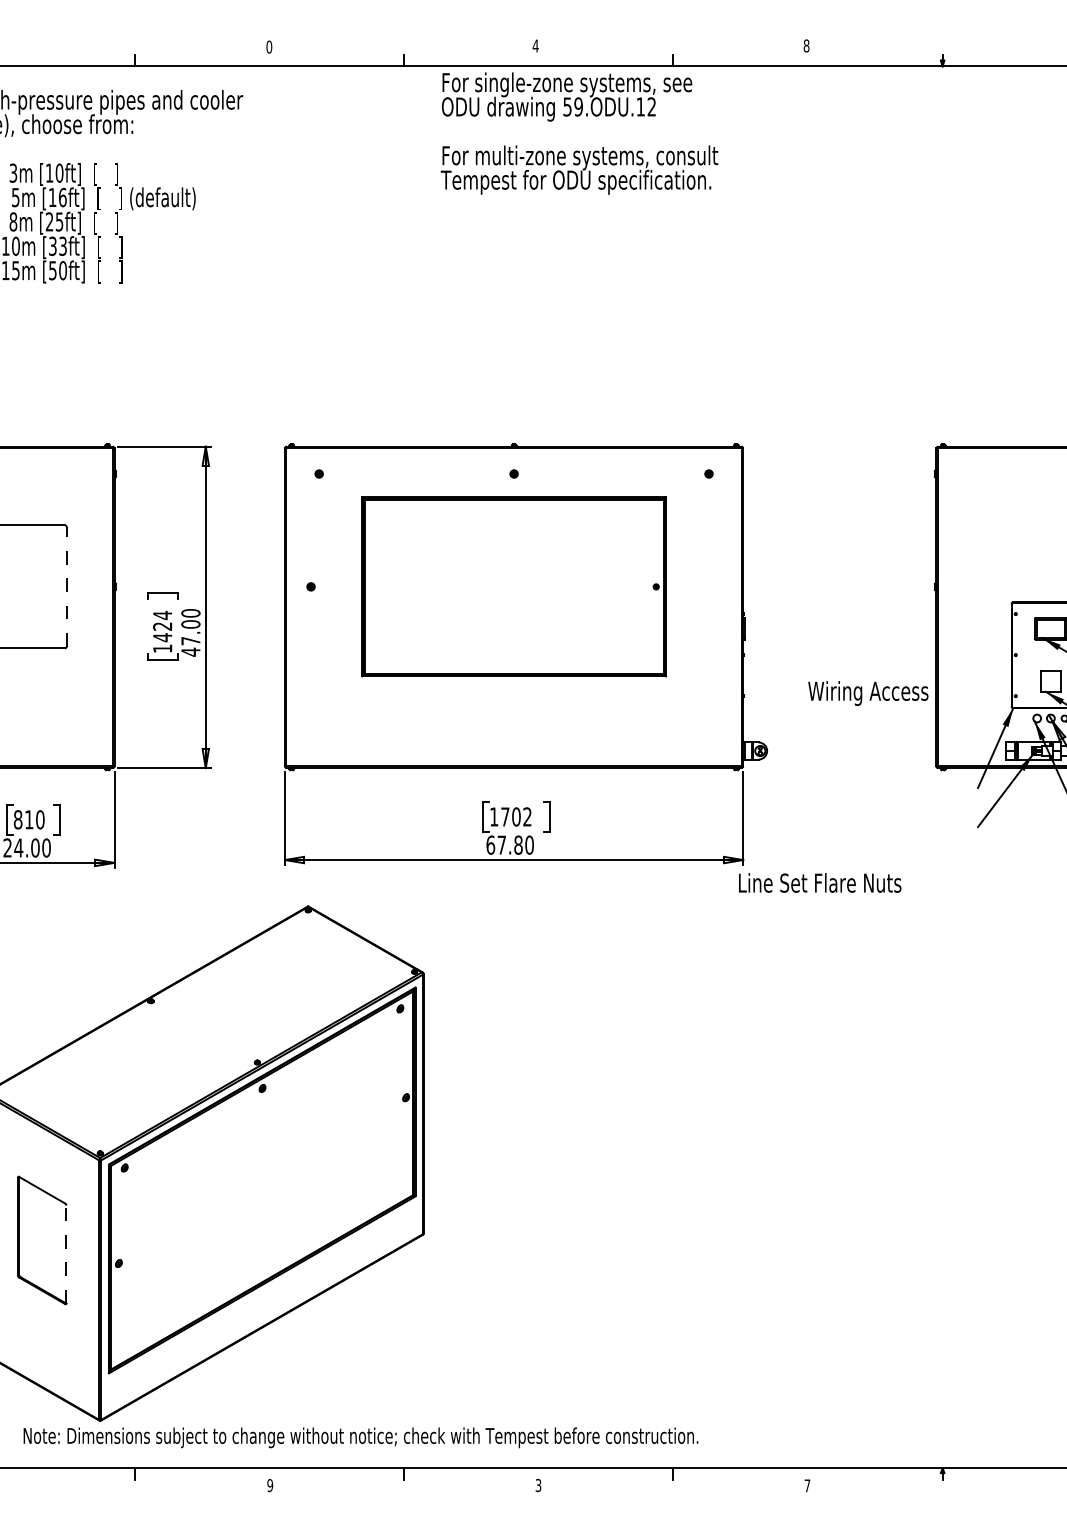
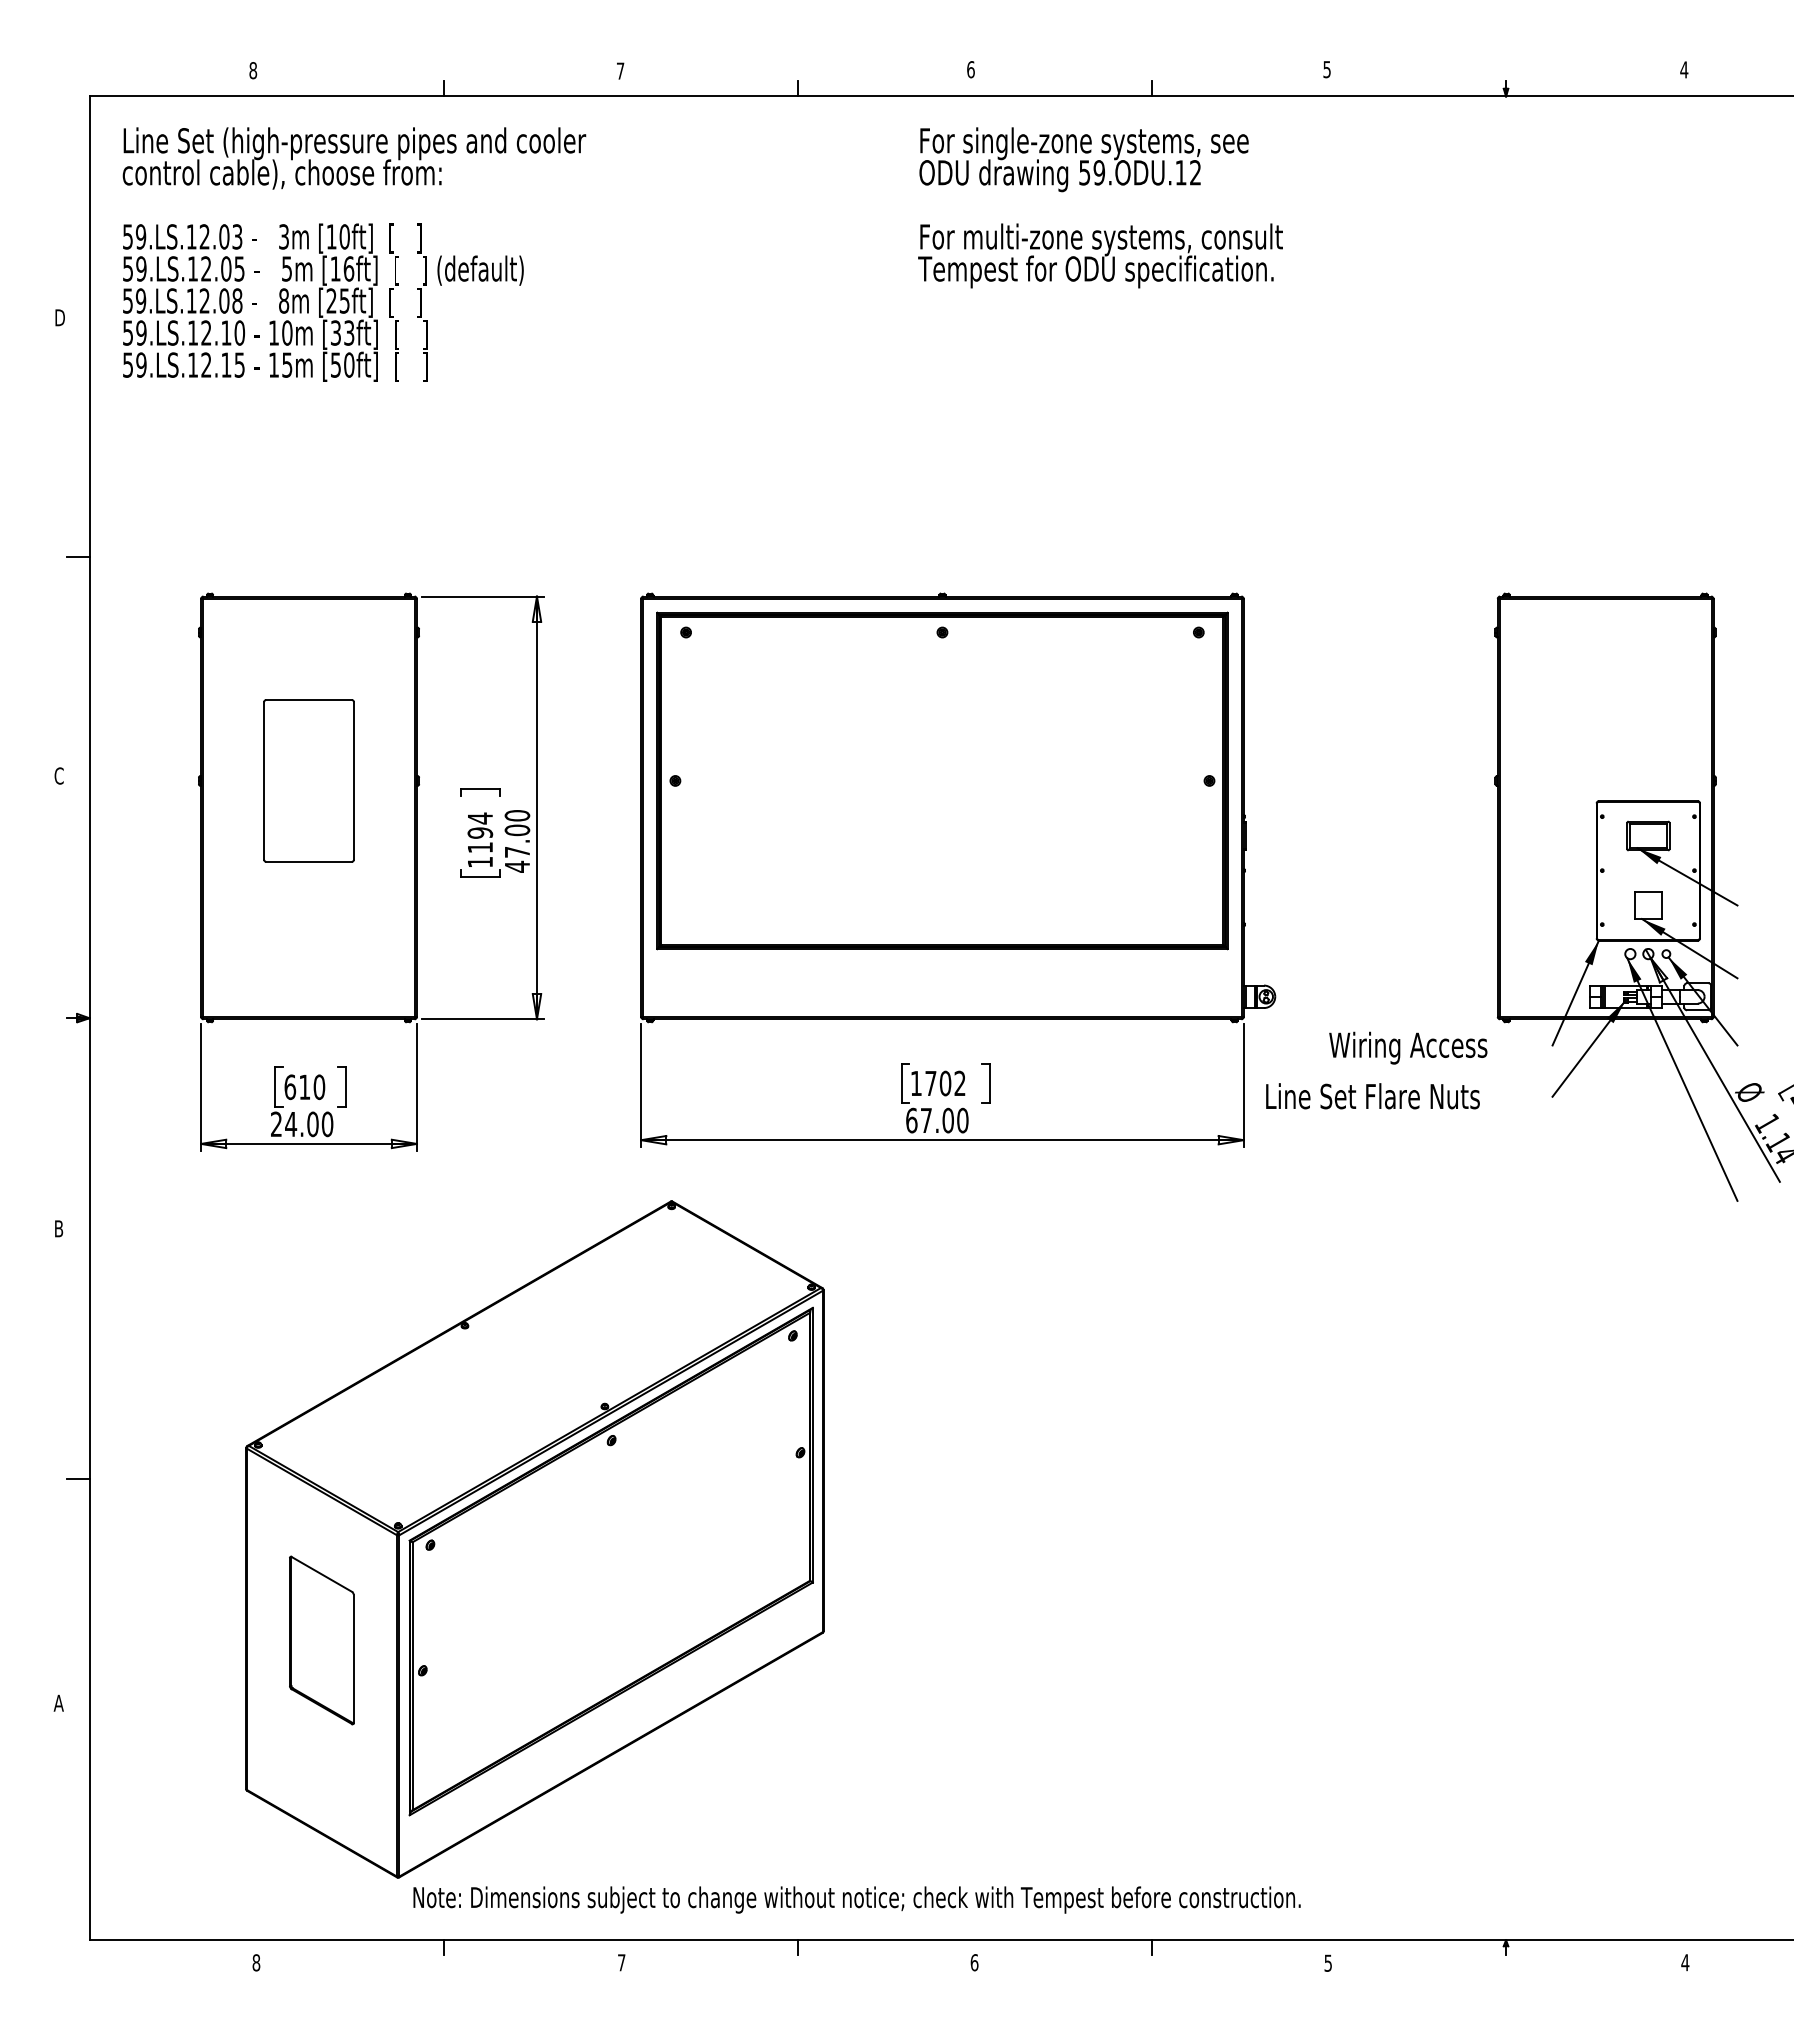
text: (535, 45) -> (970, 69), 4 -> 6
text: (806, 45) -> (1326, 69), 8 -> 5
text: (269, 46) -> (620, 70), 0 -> 7
text: (579, 133) -> (1100, 207), moved
line: (67, 586) -> (354, 780), dashed -> solid
part: (514, 586) -> (942, 780), size x1.43
text: (162, 632) -> (480, 840), 1424 -> 1194
text: (868, 692) -> (1408, 1047), moved
text: (18, 819) -> (290, 1086), 810 -> 610
text: (517, 845) -> (947, 1120), 67.80 -> 67.00
text: (819, 883) -> (1372, 1096), moved
line: (66, 1254) -> (353, 1658), dashed -> solid
text: (360, 1437) -> (856, 1899), moved
text: (270, 1485) -> (621, 1962), 9 -> 7
text: (538, 1485) -> (974, 1962), 3 -> 6
text: (806, 1485) -> (1327, 1962), 7 -> 5

